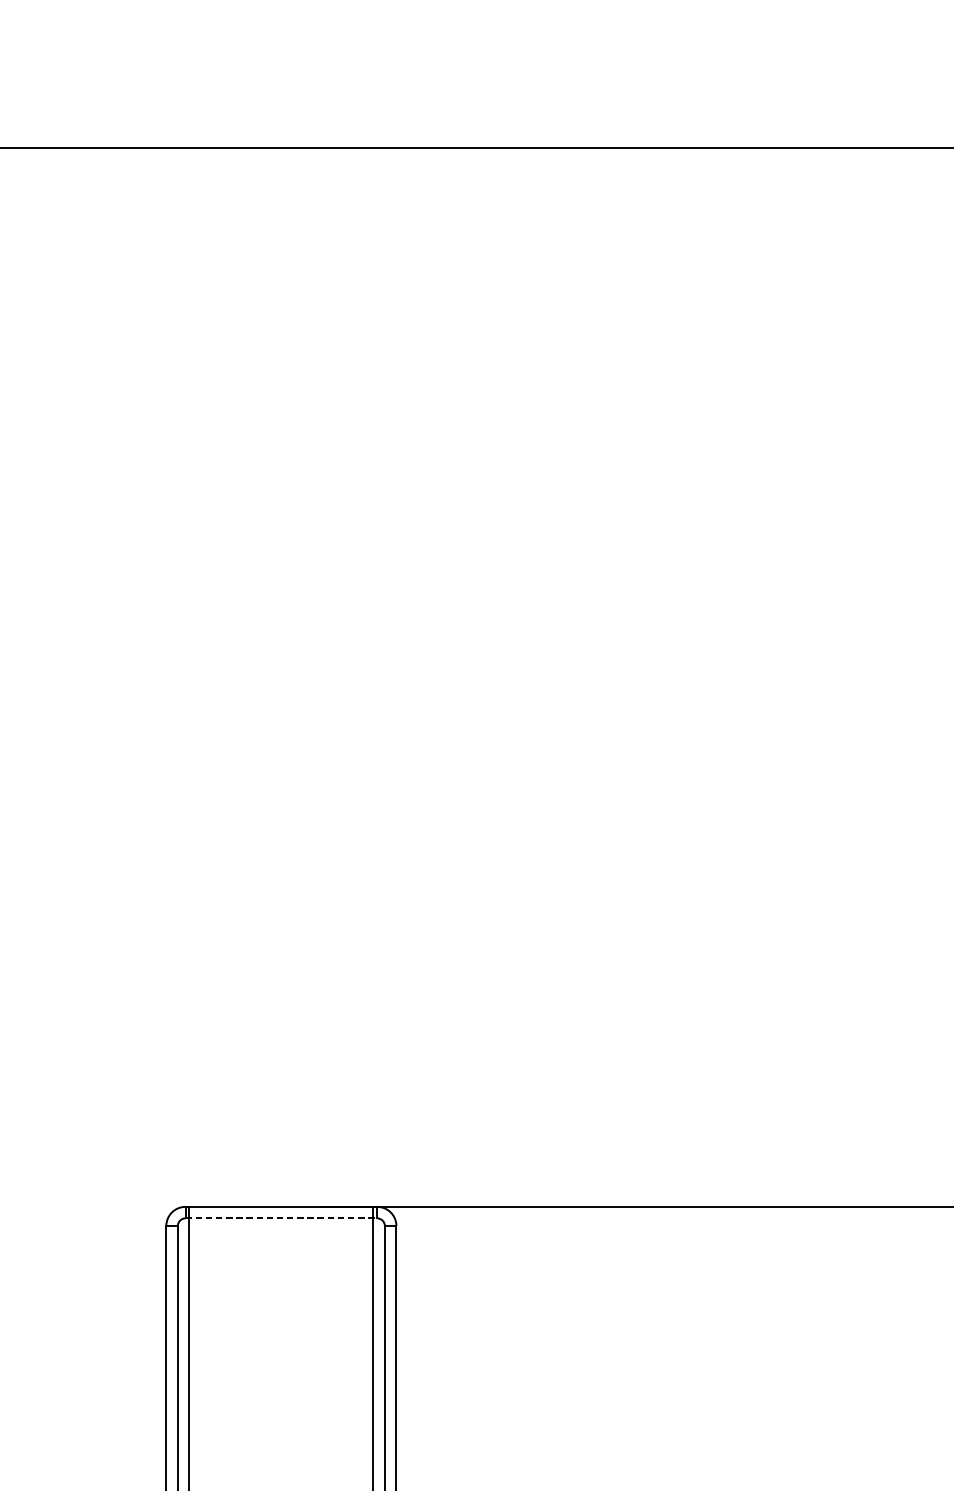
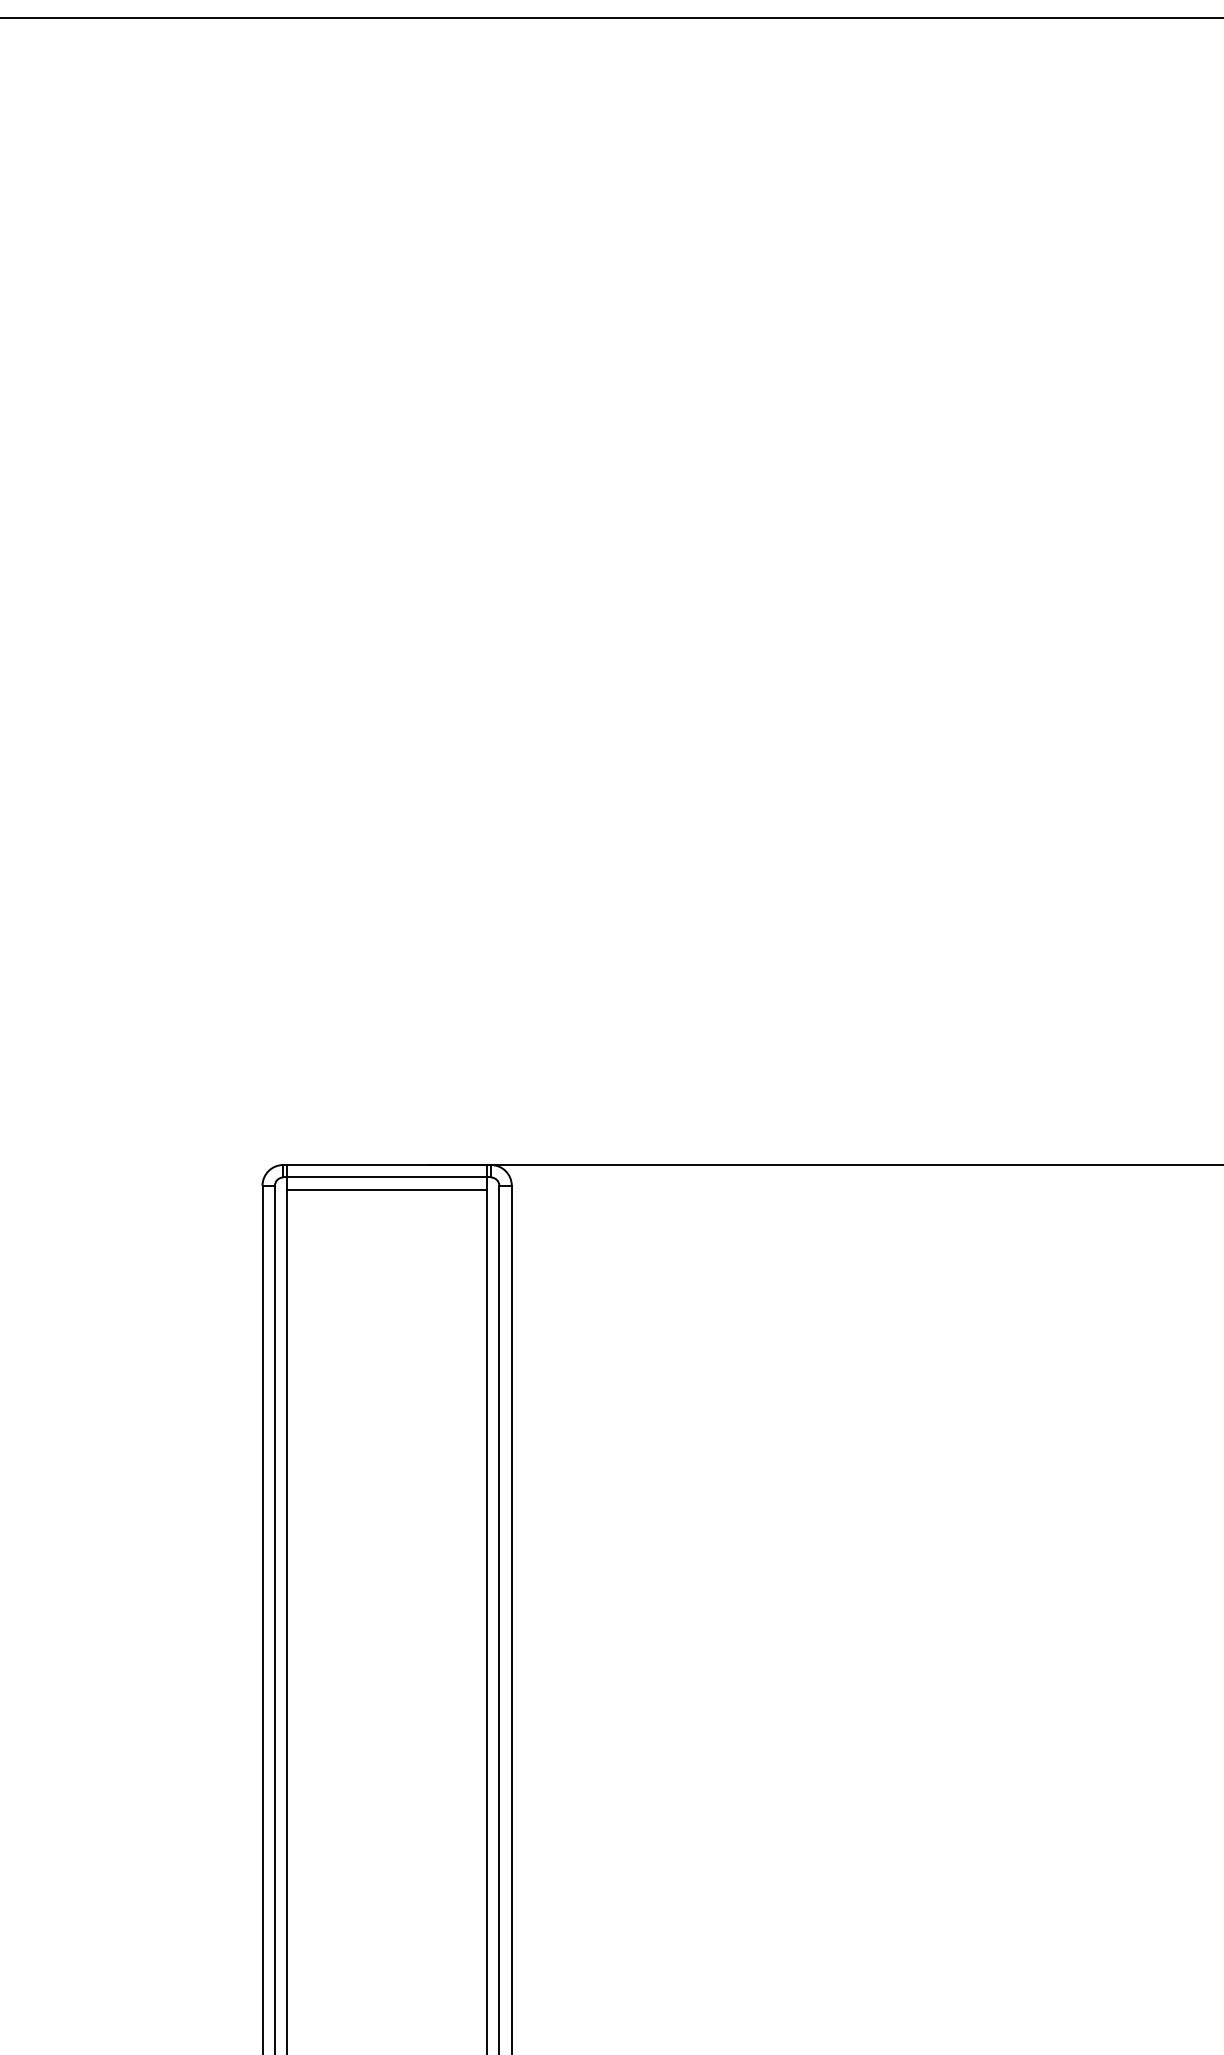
line: (281, 1218) -> (387, 1177), dashed -> solid
line: (280, 1229) -> (386, 1189), added

